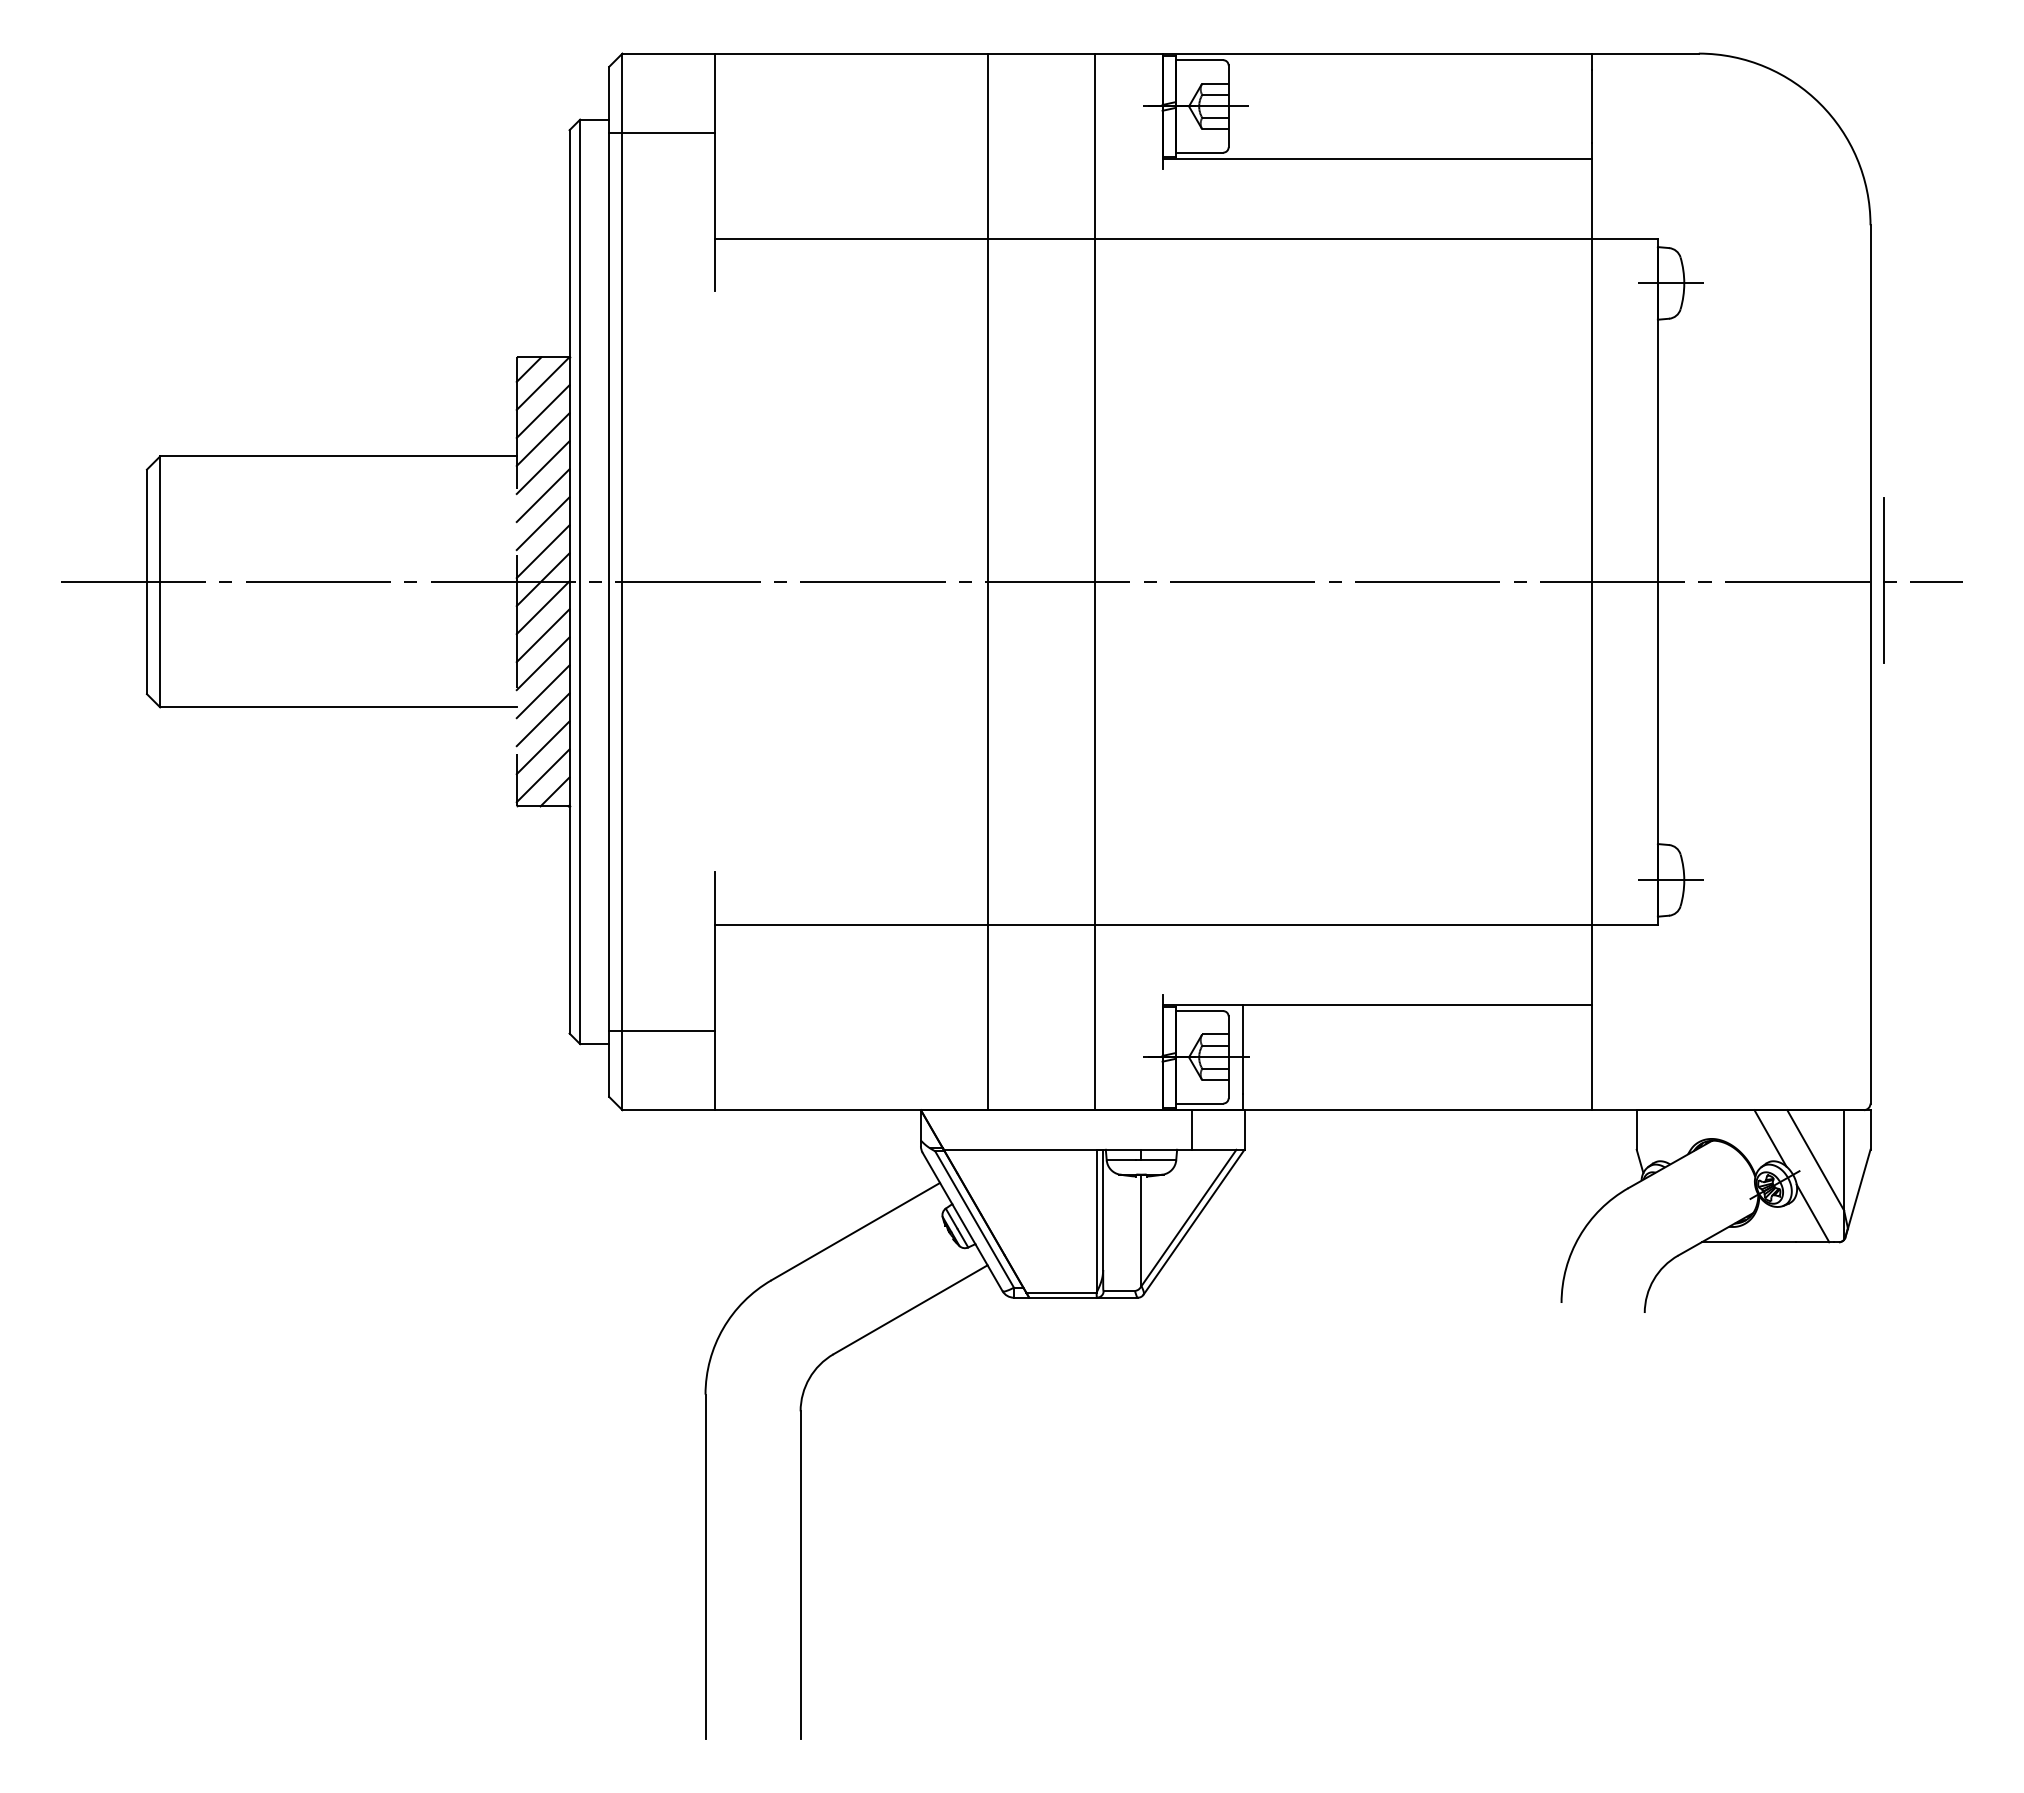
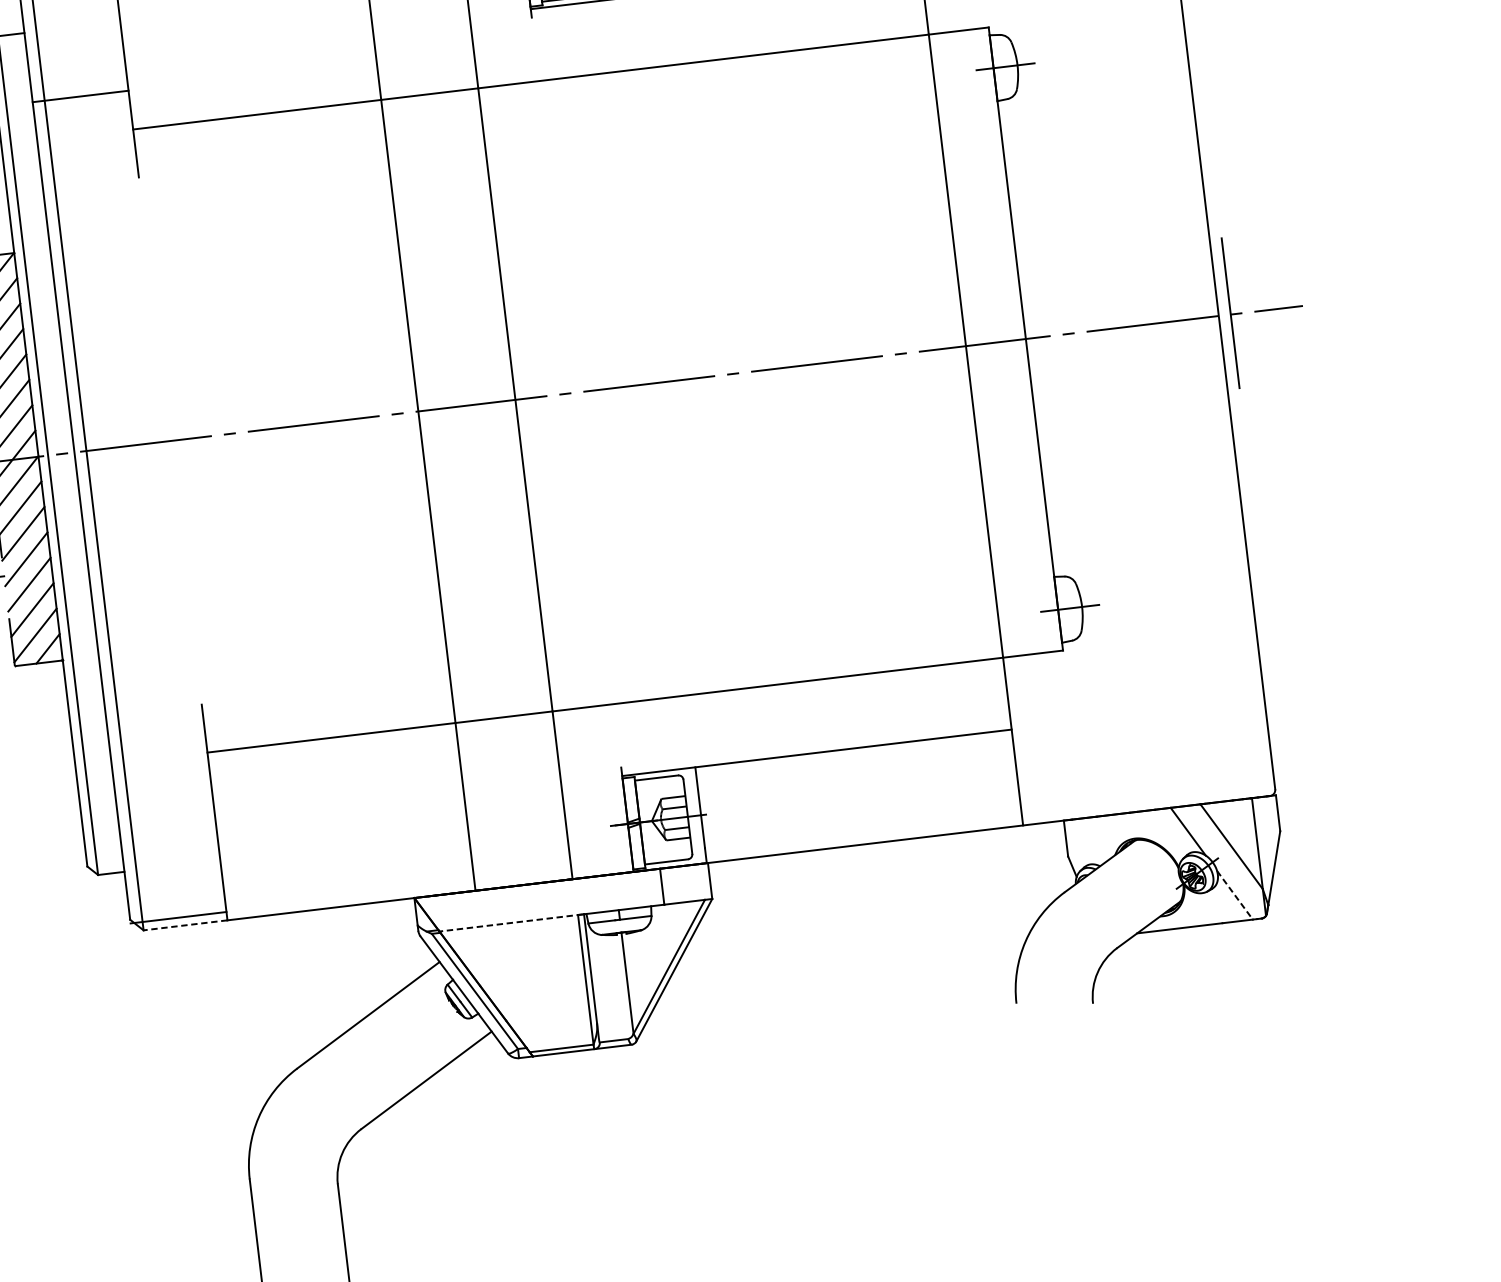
line: (661, 132) -> (80, 96), moved
line: (661, 1030) -> (178, 917), moved
line: (668, 1110) -> (185, 925), solid -> dashed
line: (1022, 1149) -> (510, 922), solid -> dashed
line: (1813, 1213) -> (1235, 895), solid -> dashed

